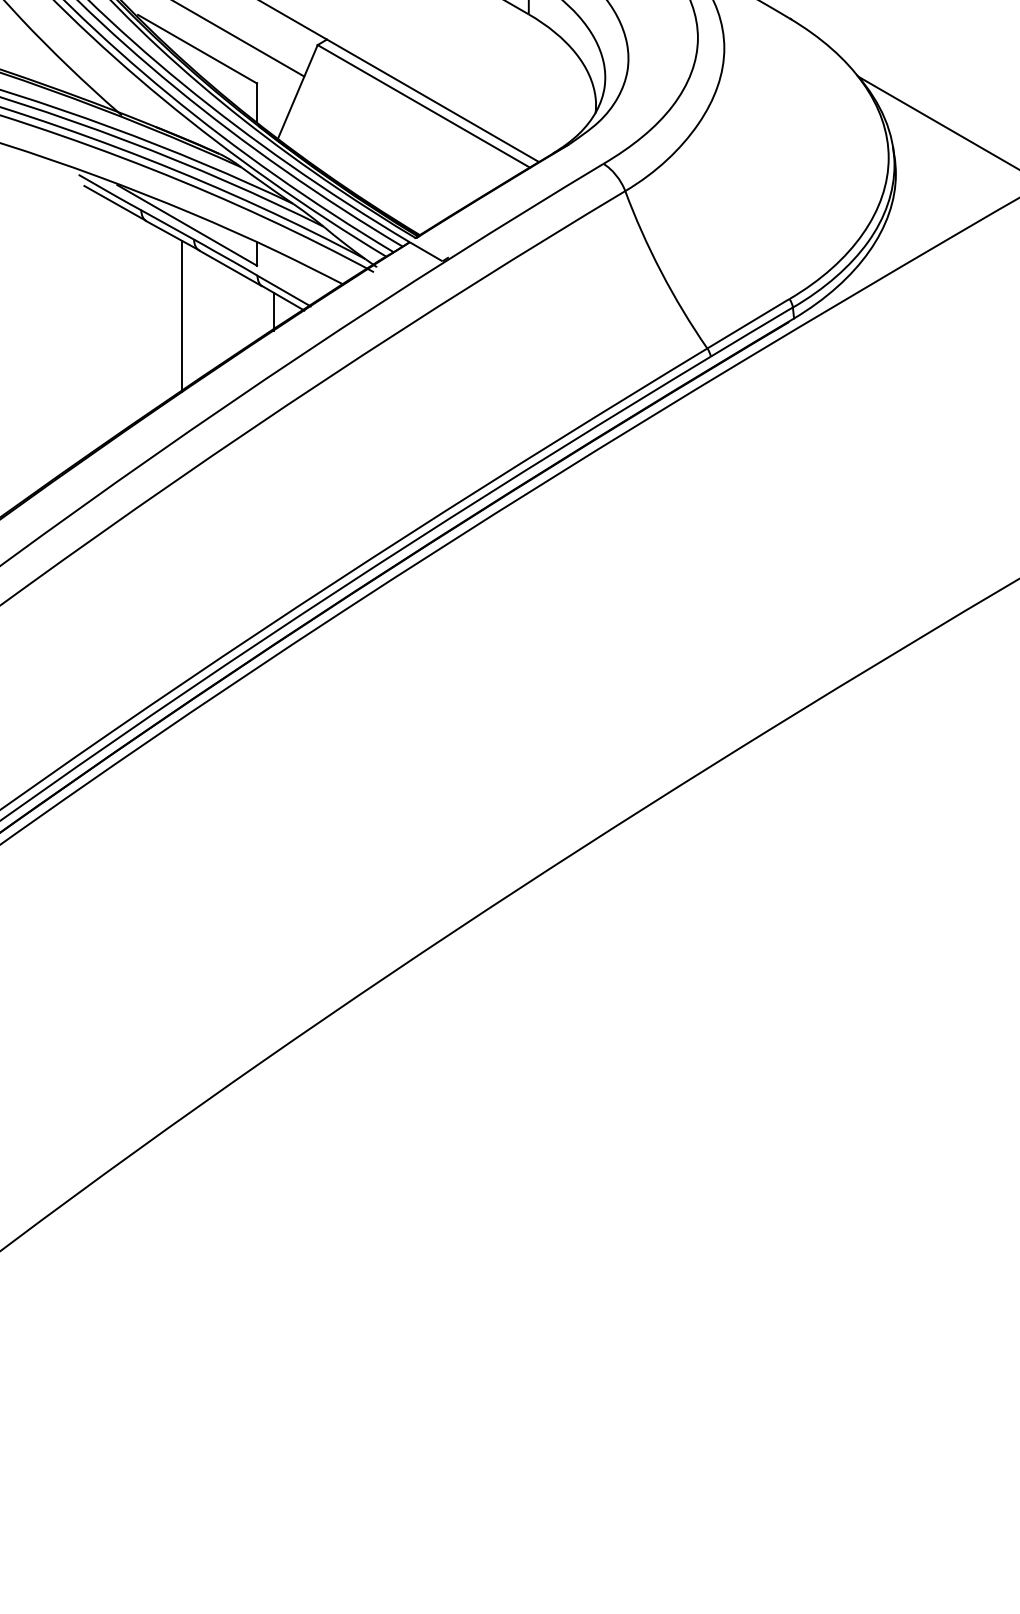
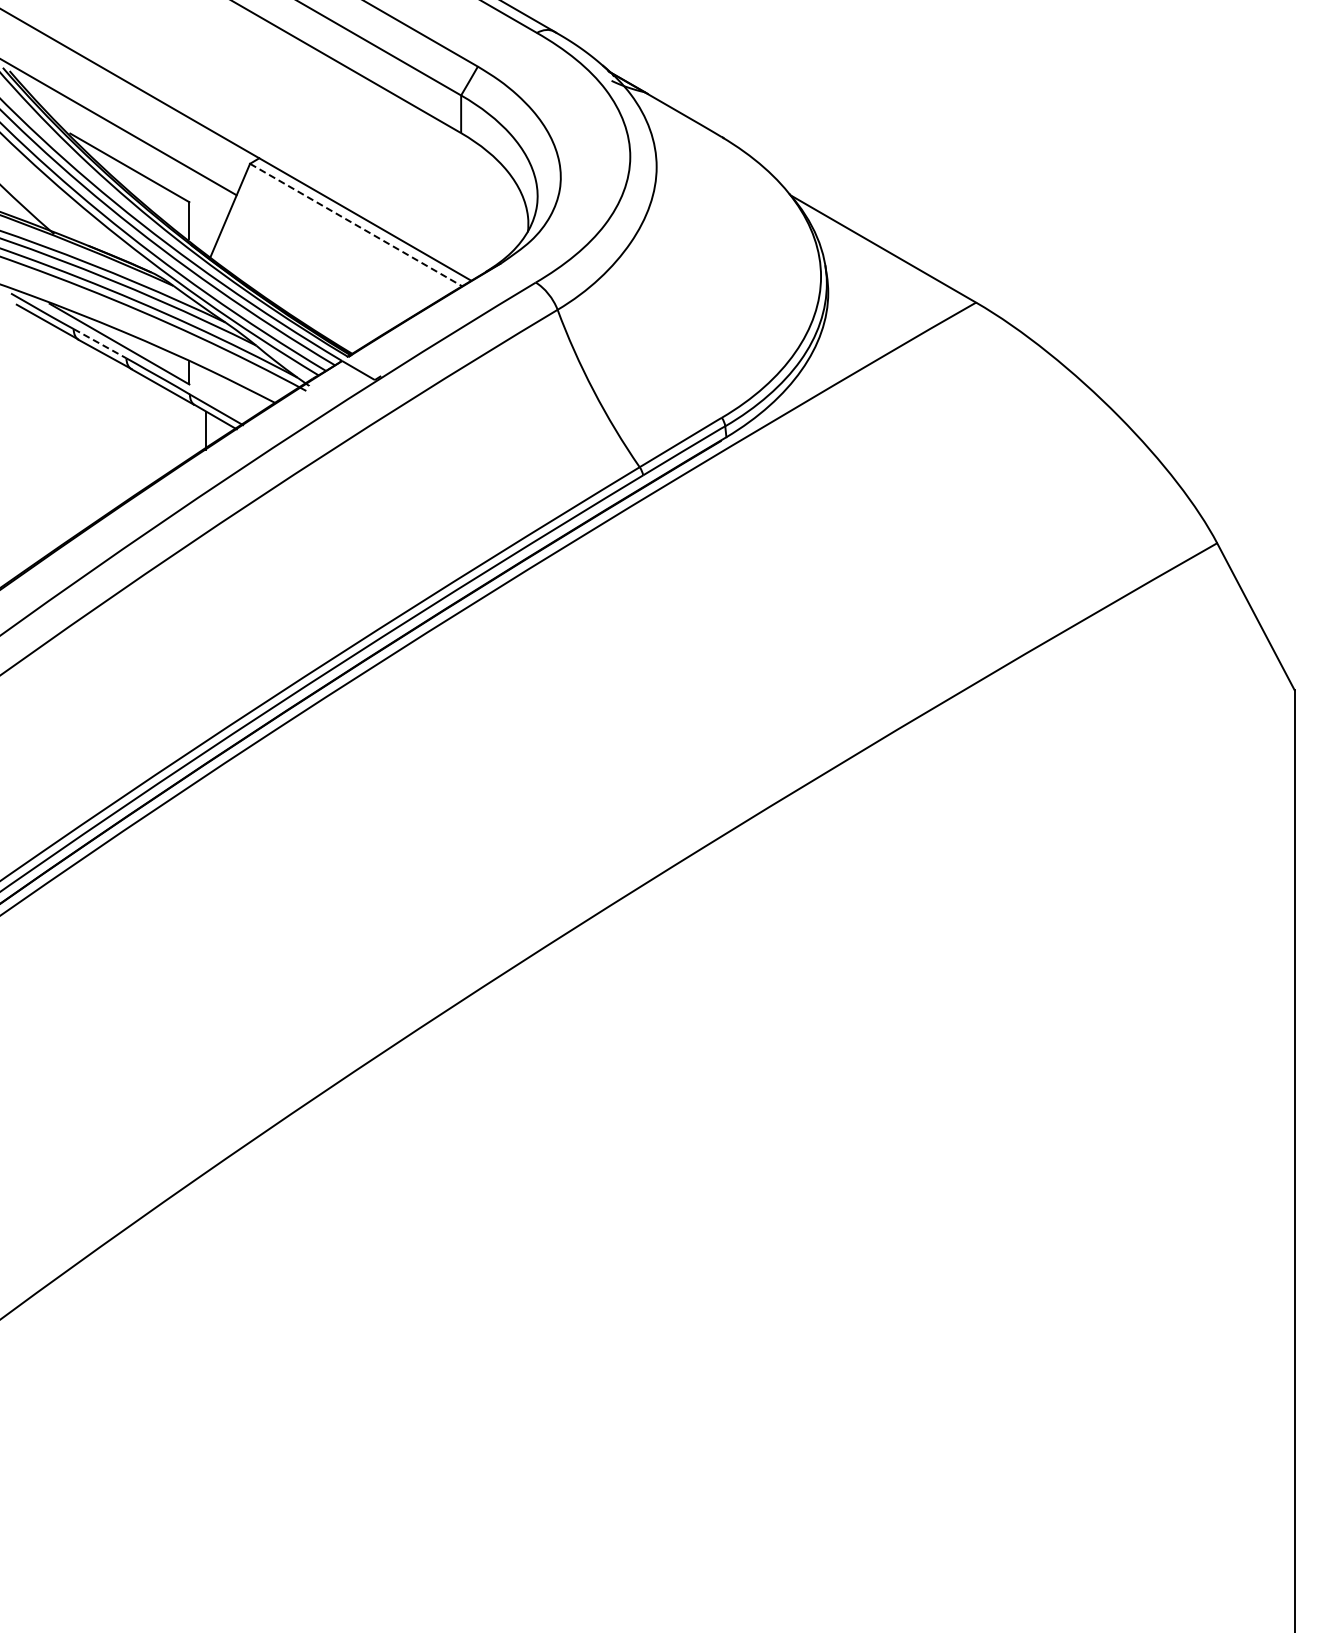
line: (424, 106) -> (356, 225), solid -> dashed
line: (168, 225) -> (100, 344), solid -> dashed
line: (182, 316) -> (114, 435), removed

